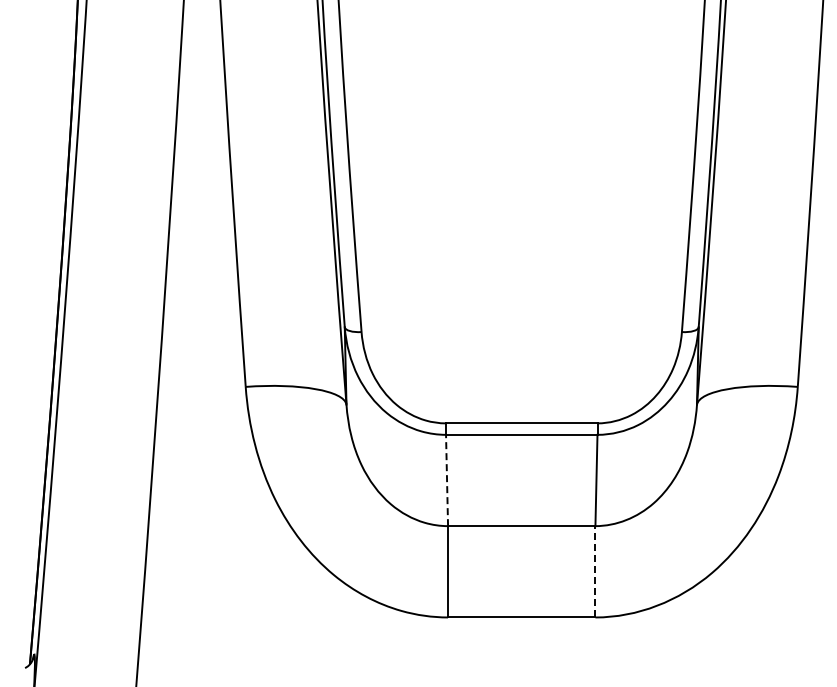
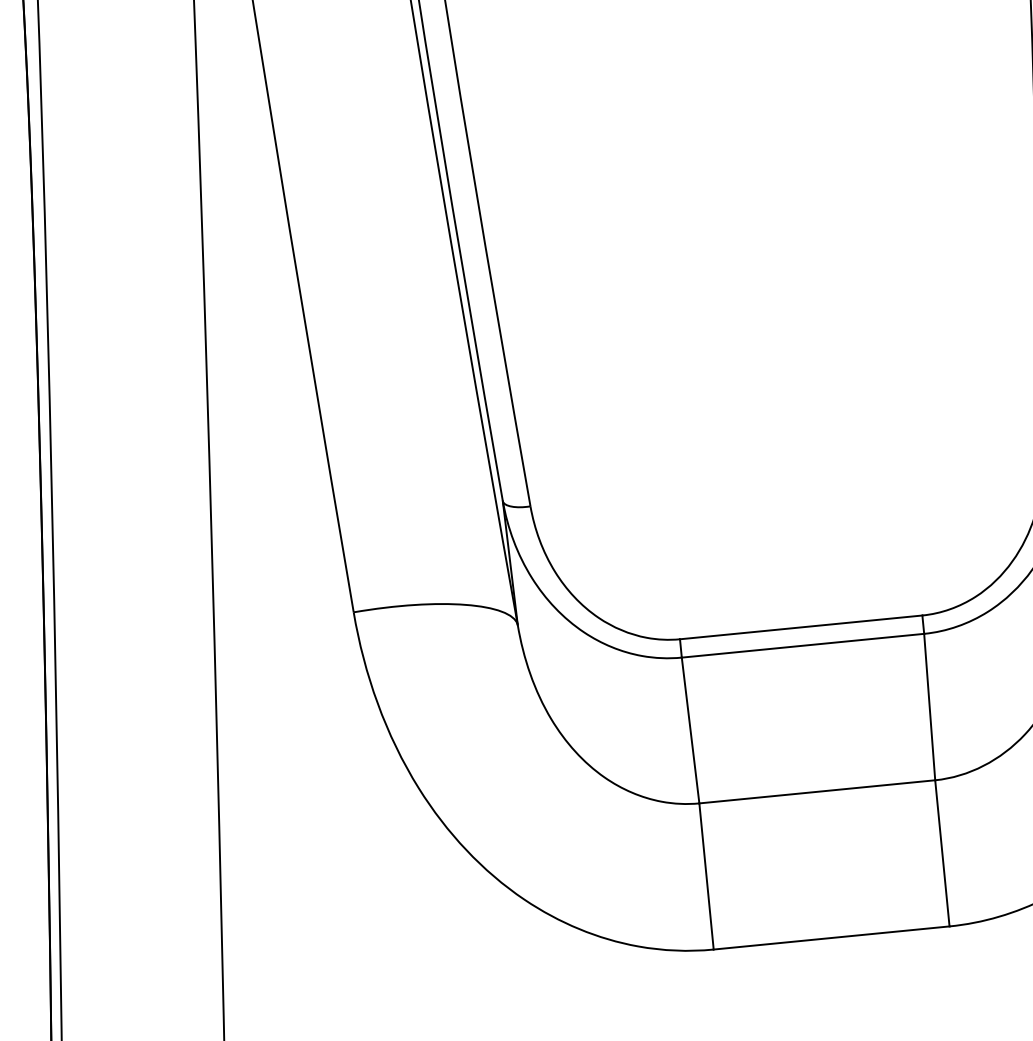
line: (447, 480) -> (691, 730), dashed -> solid
line: (595, 571) -> (942, 852), dashed -> solid

